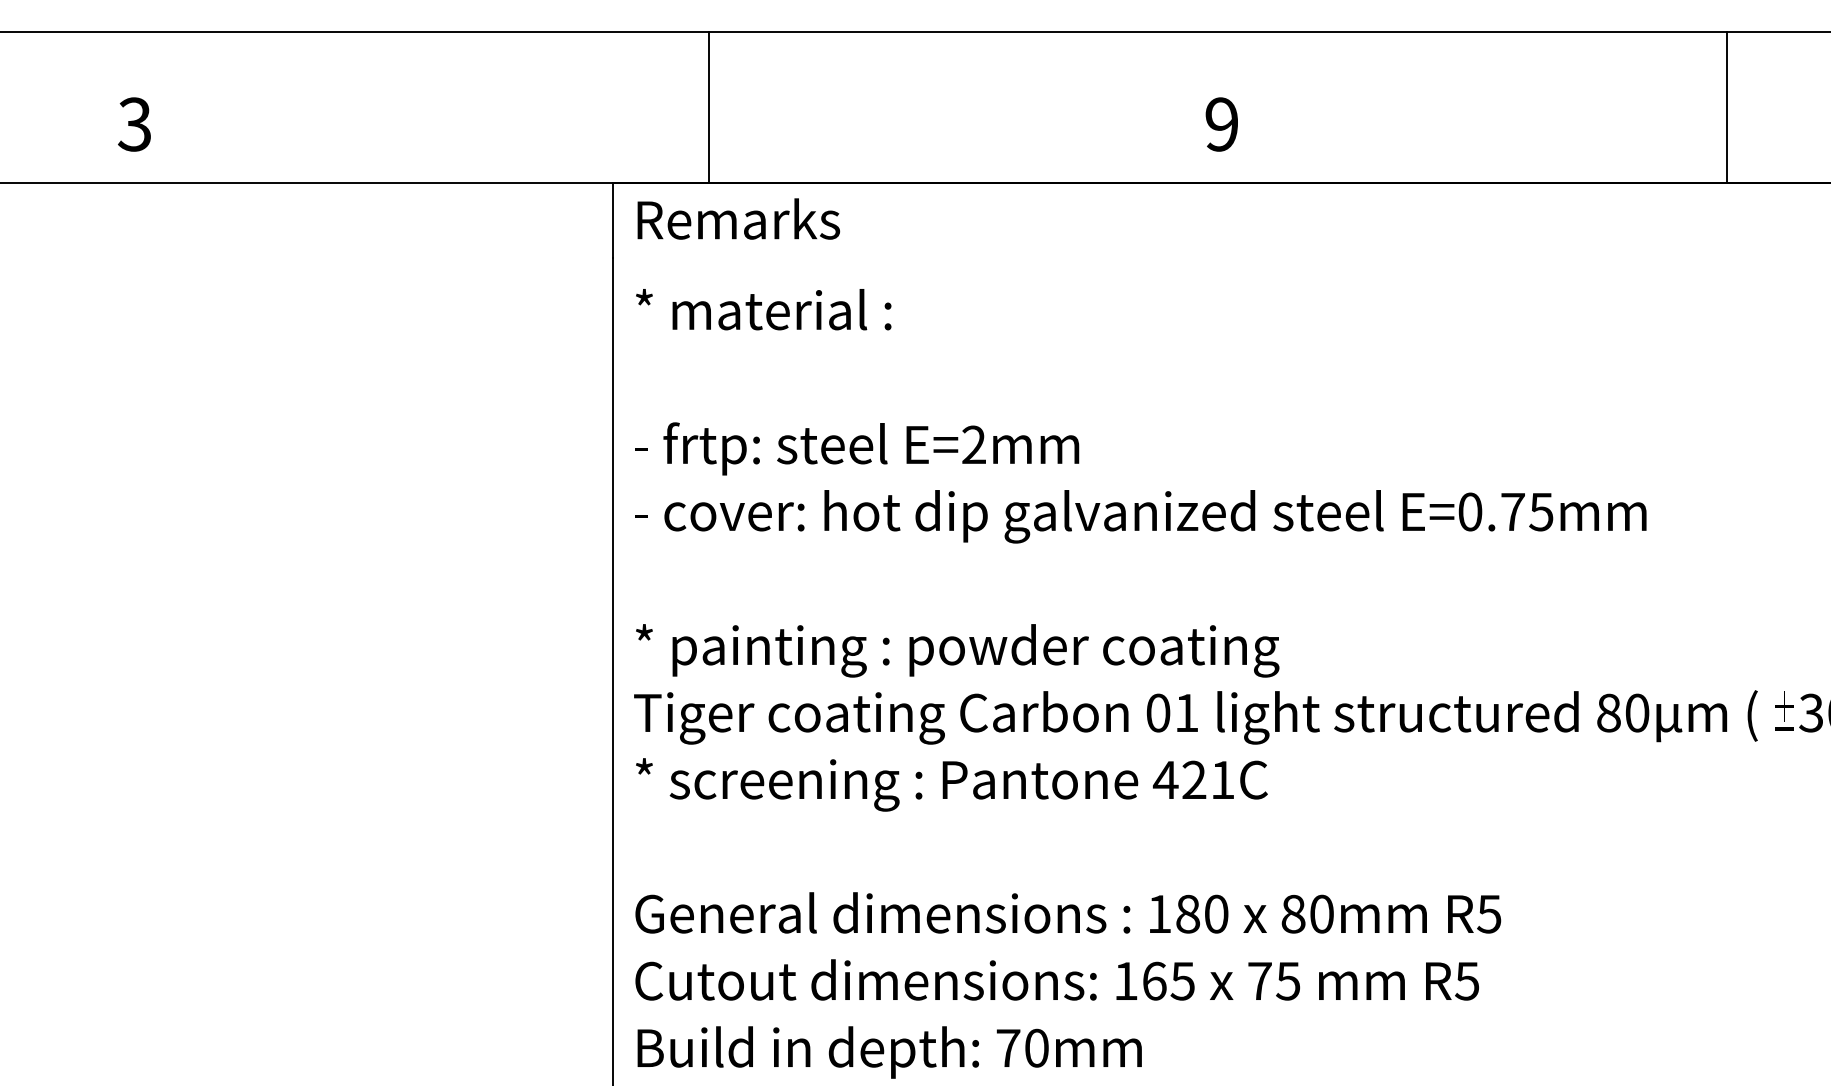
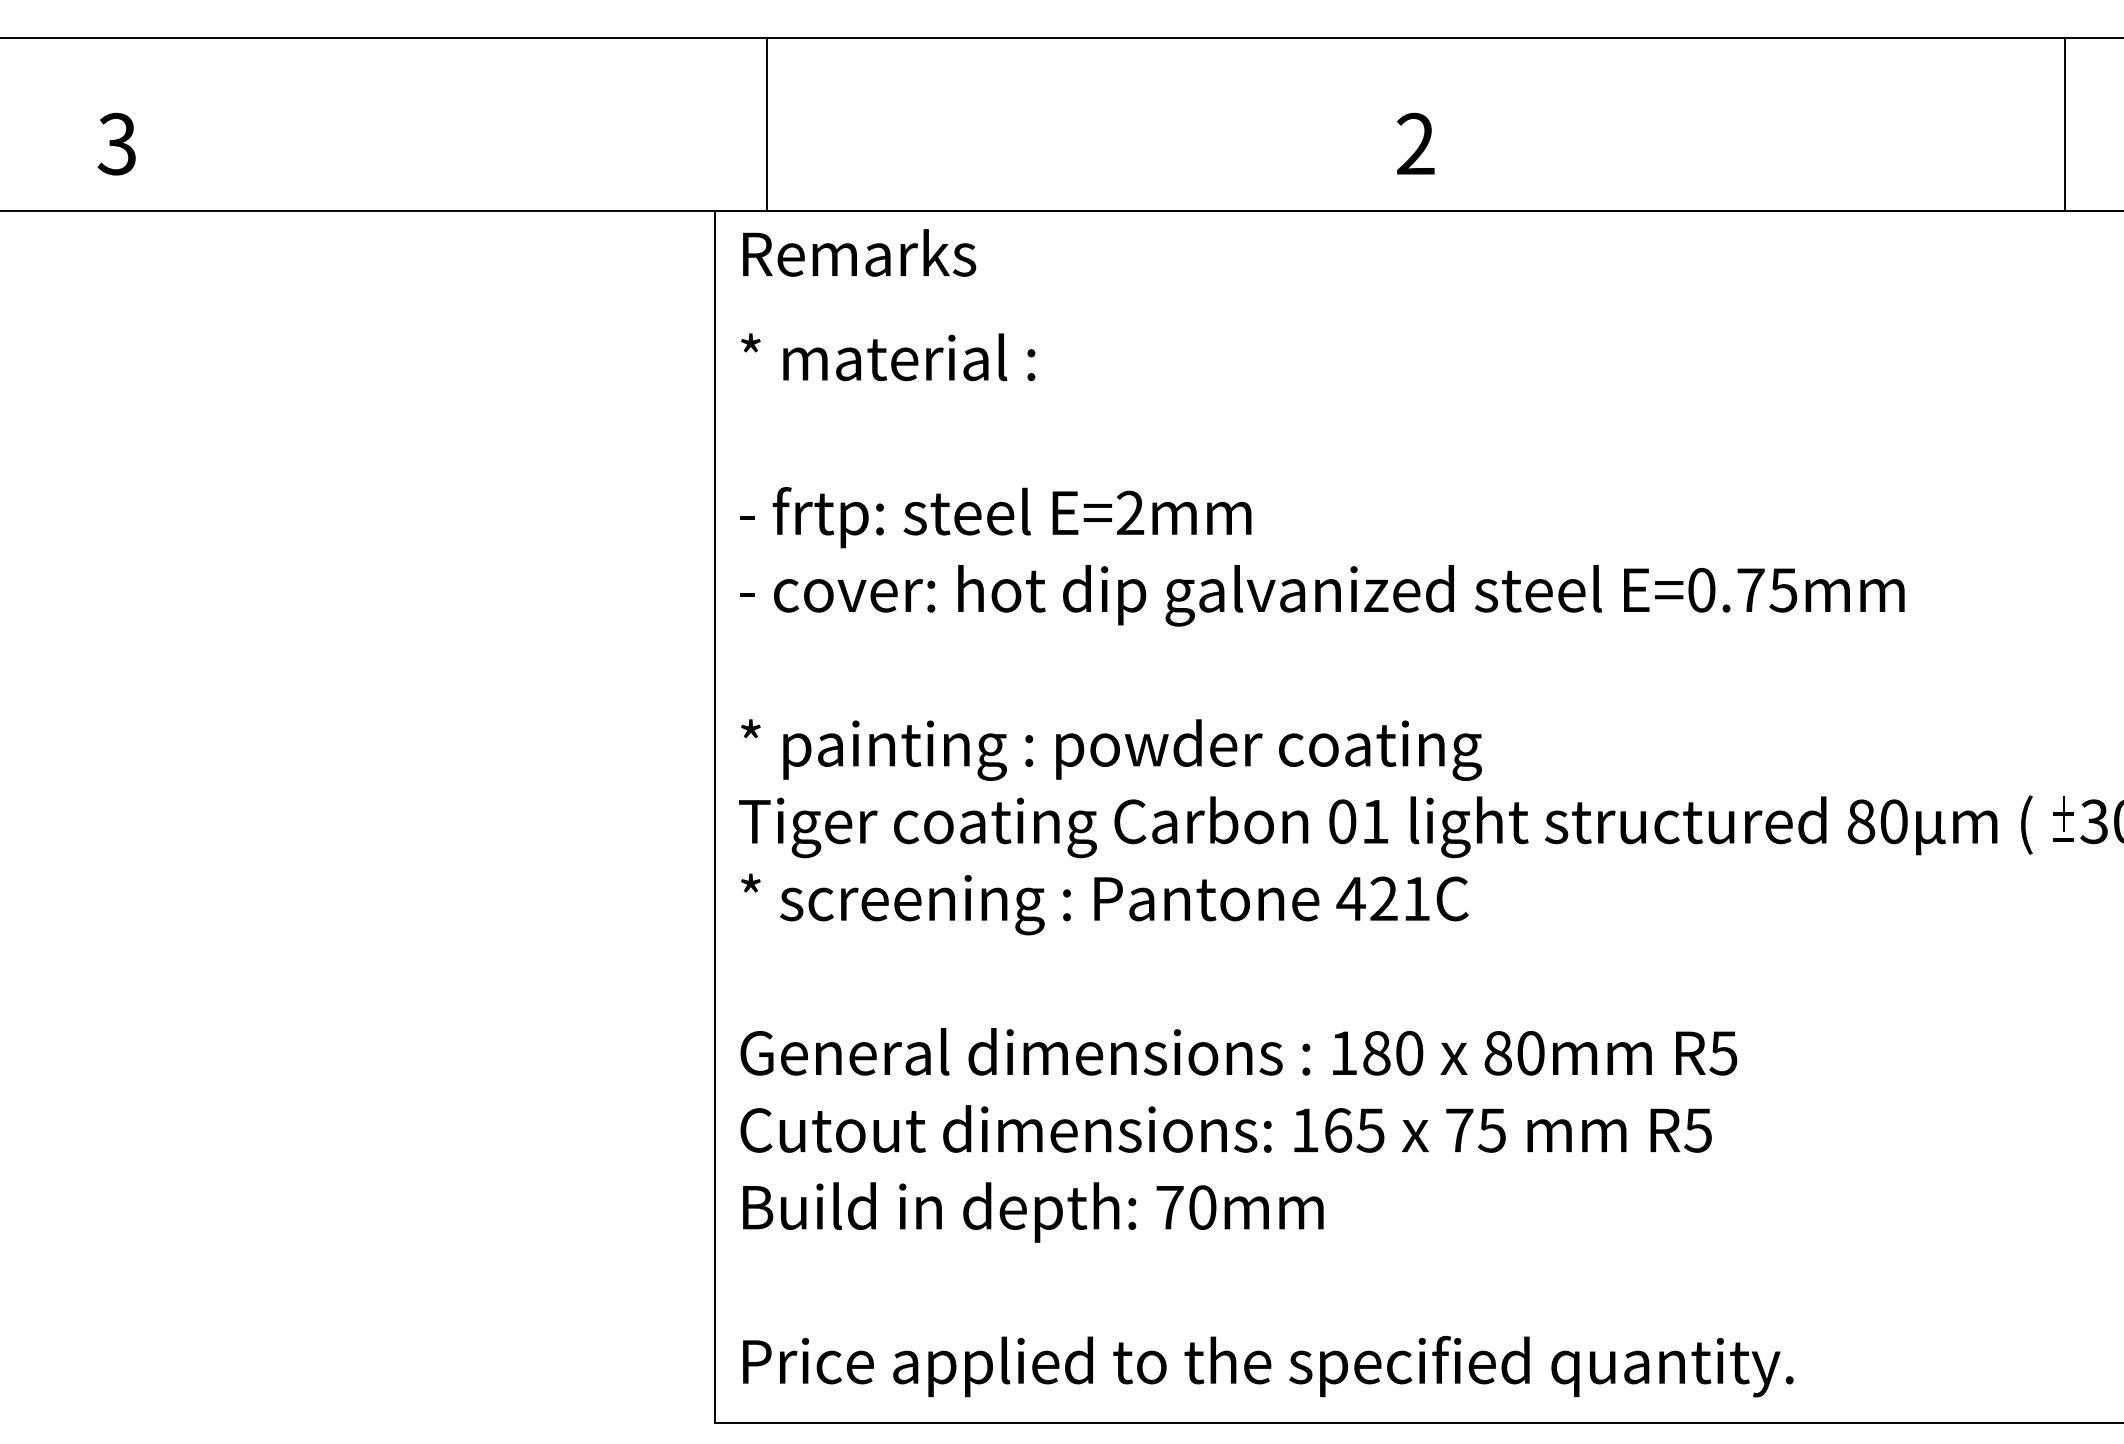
line: (709, 107) -> (767, 124), moved
line: (1727, 107) -> (2065, 124), moved
text: (134, 123) -> (116, 143), moved
text: (1221, 124) -> (1415, 144), 9 -> 2

